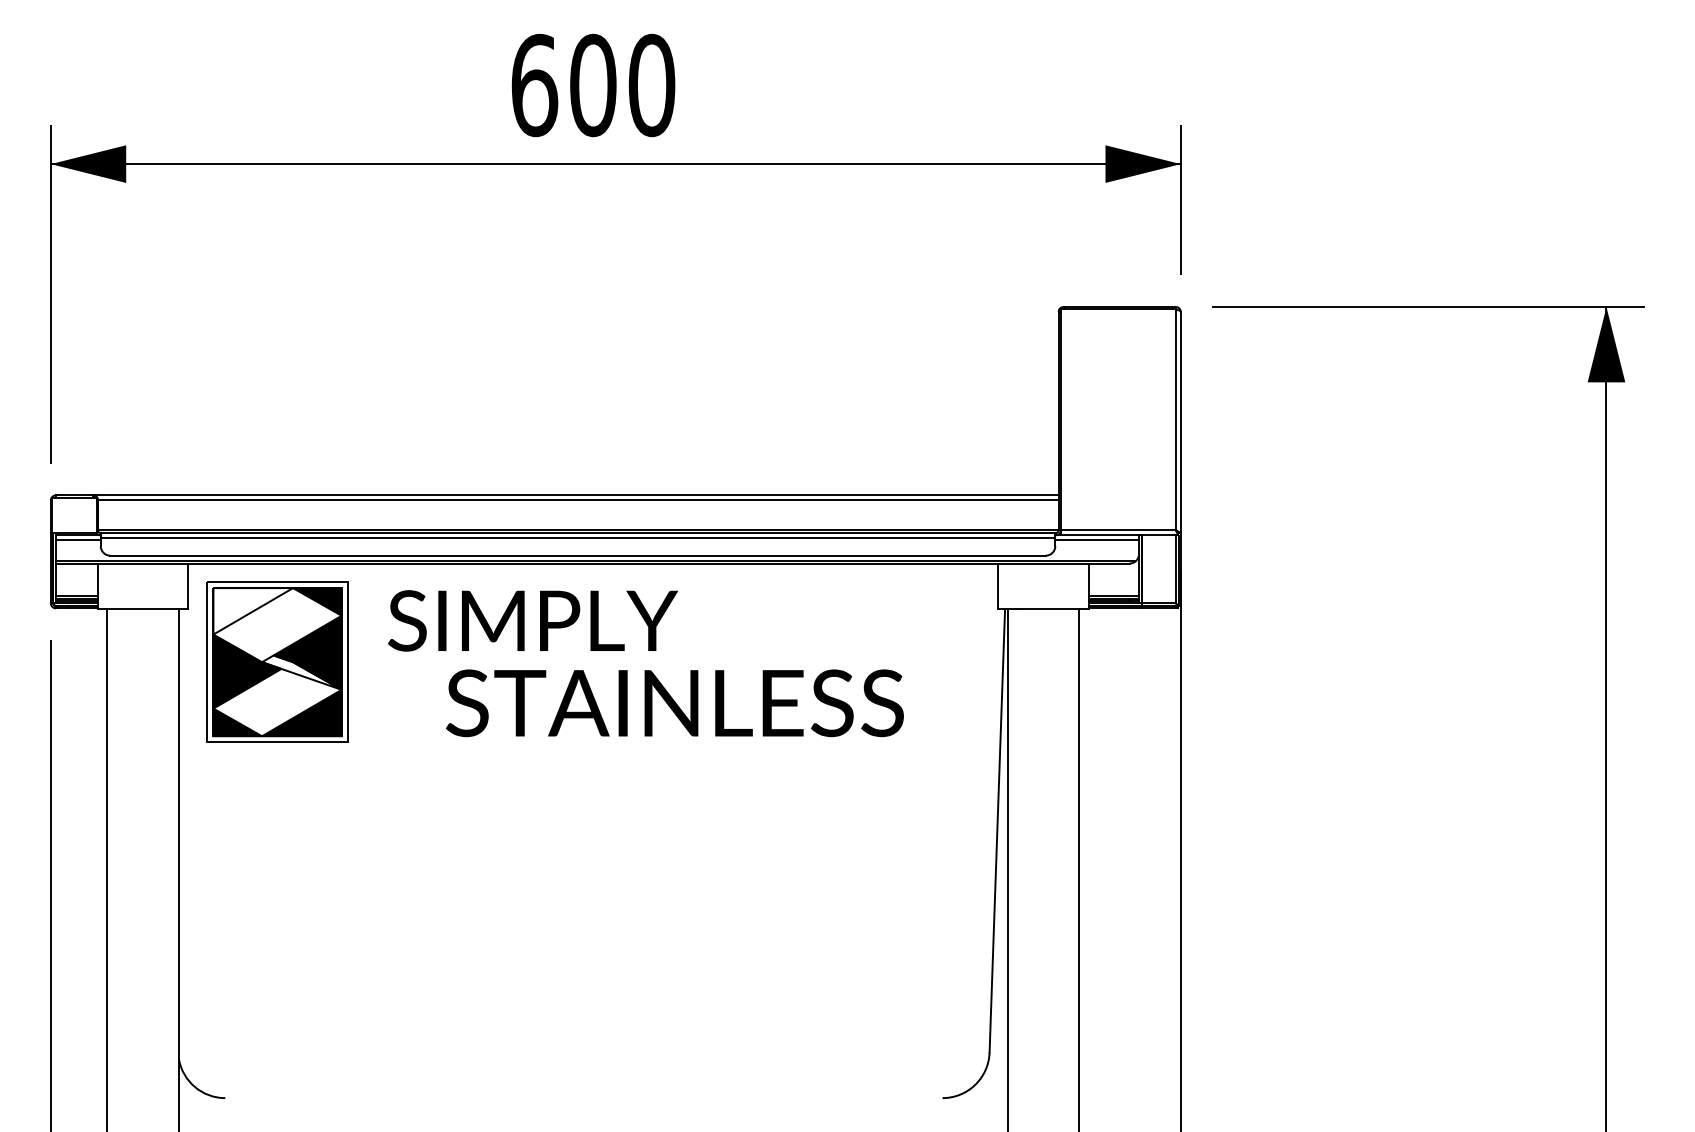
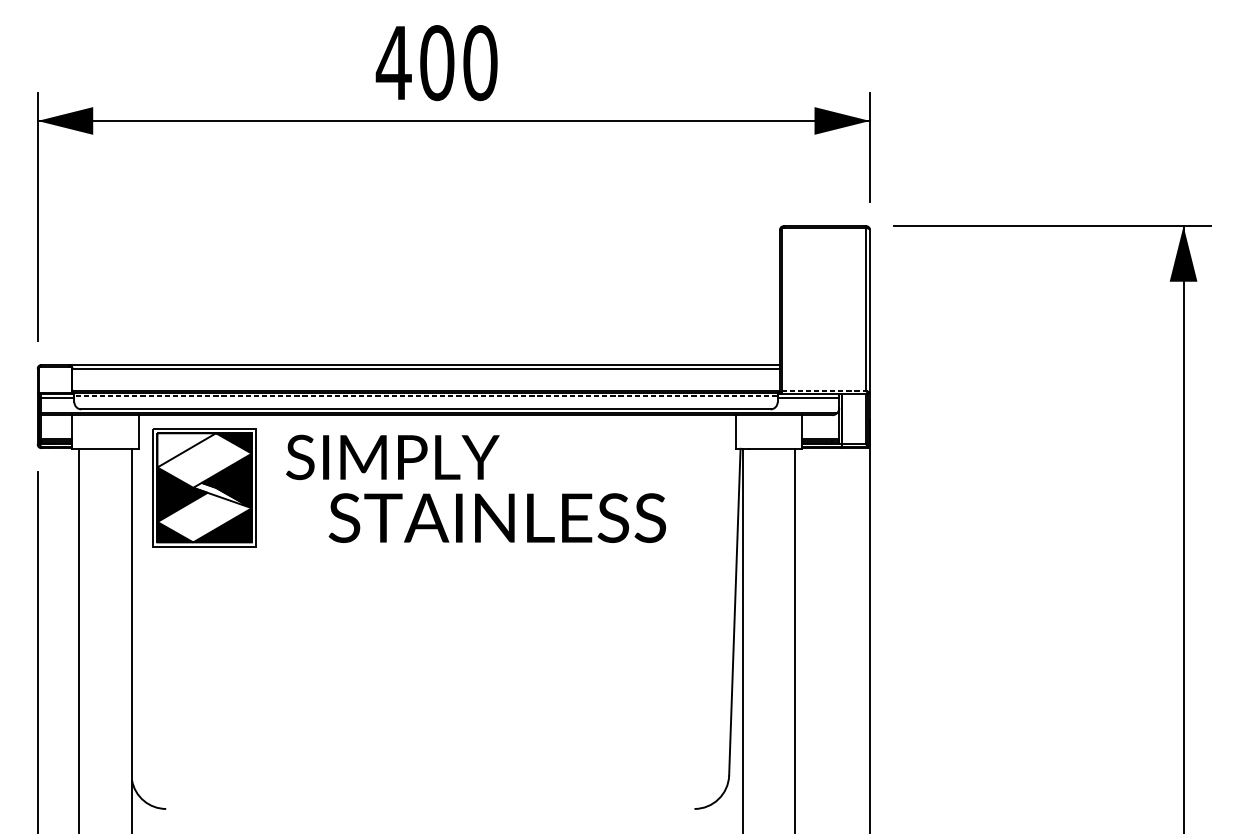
text: (533, 85) -> (393, 63), 600 -> 400
line: (1118, 530) -> (824, 390), solid -> dashed
line: (577, 538) -> (425, 396), solid -> dashed

